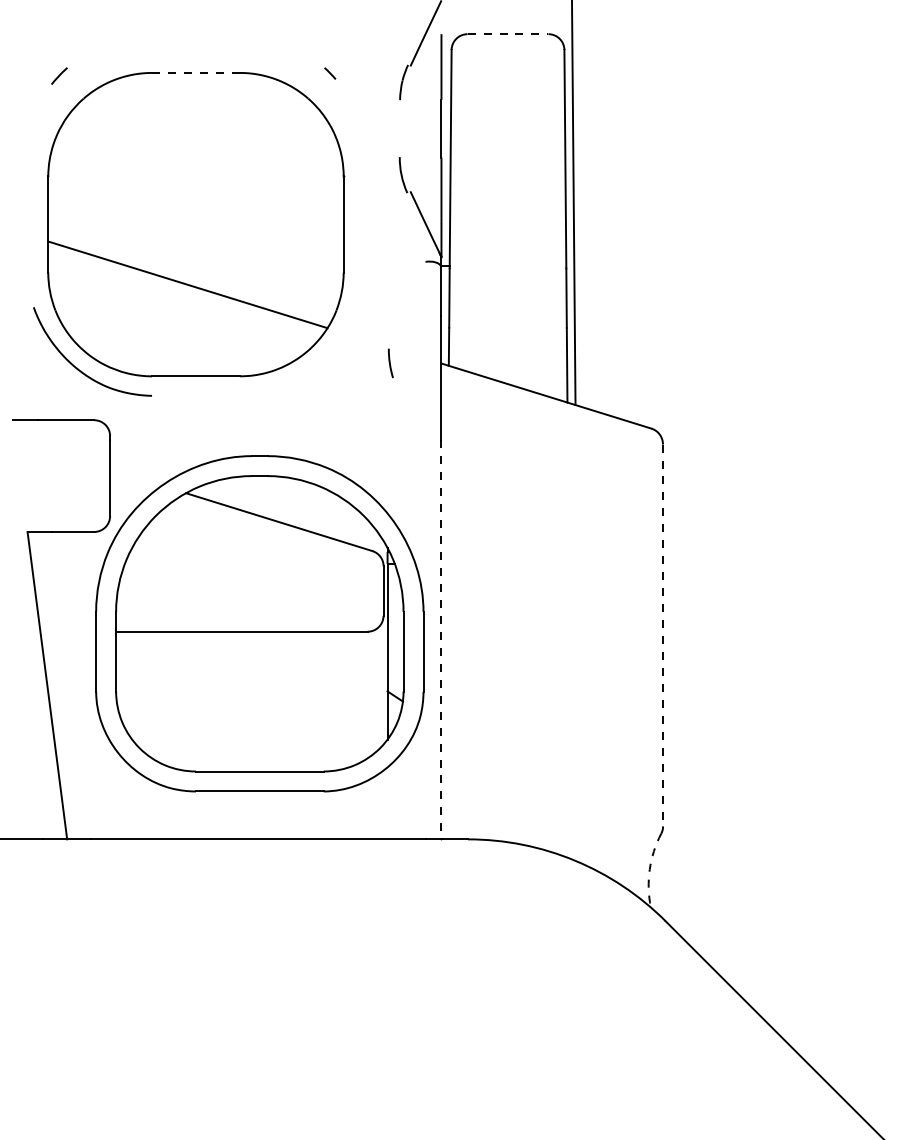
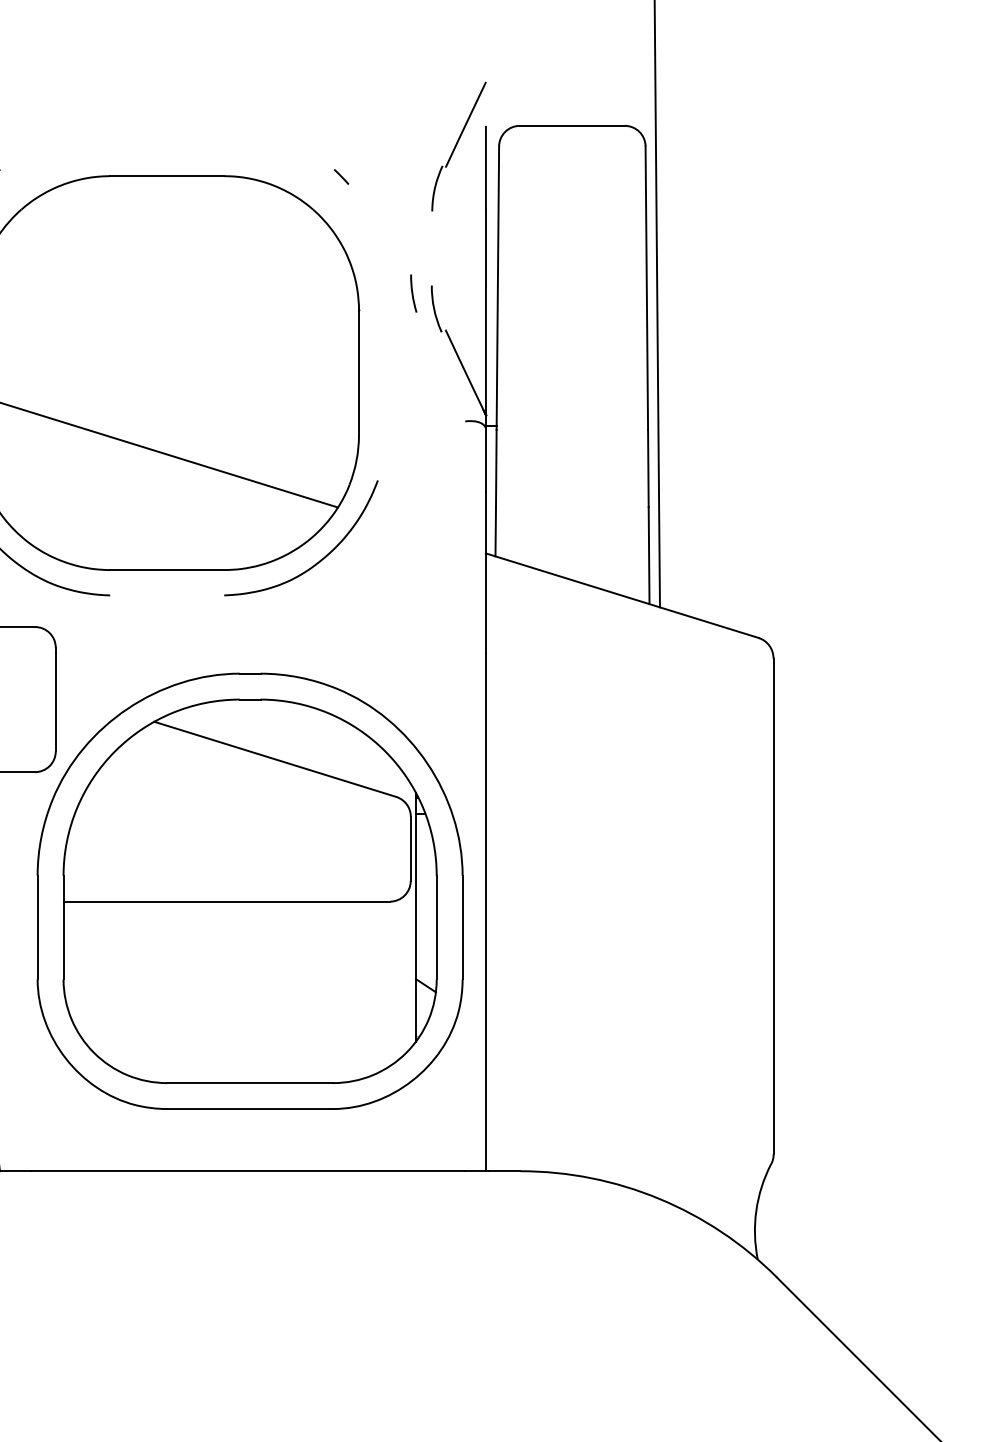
line: (508, 34) -> (572, 126), dashed -> solid
line: (195, 72) -> (166, 175), dashed -> solid
line: (390, 363) -> (413, 293), moved
curve: (310, 370) -> (315, 562), added
line: (663, 635) -> (774, 906), dashed -> solid
line: (441, 639) -> (485, 911), dashed -> solid
arc: (649, 869) -> (756, 1210), dashed -> solid

